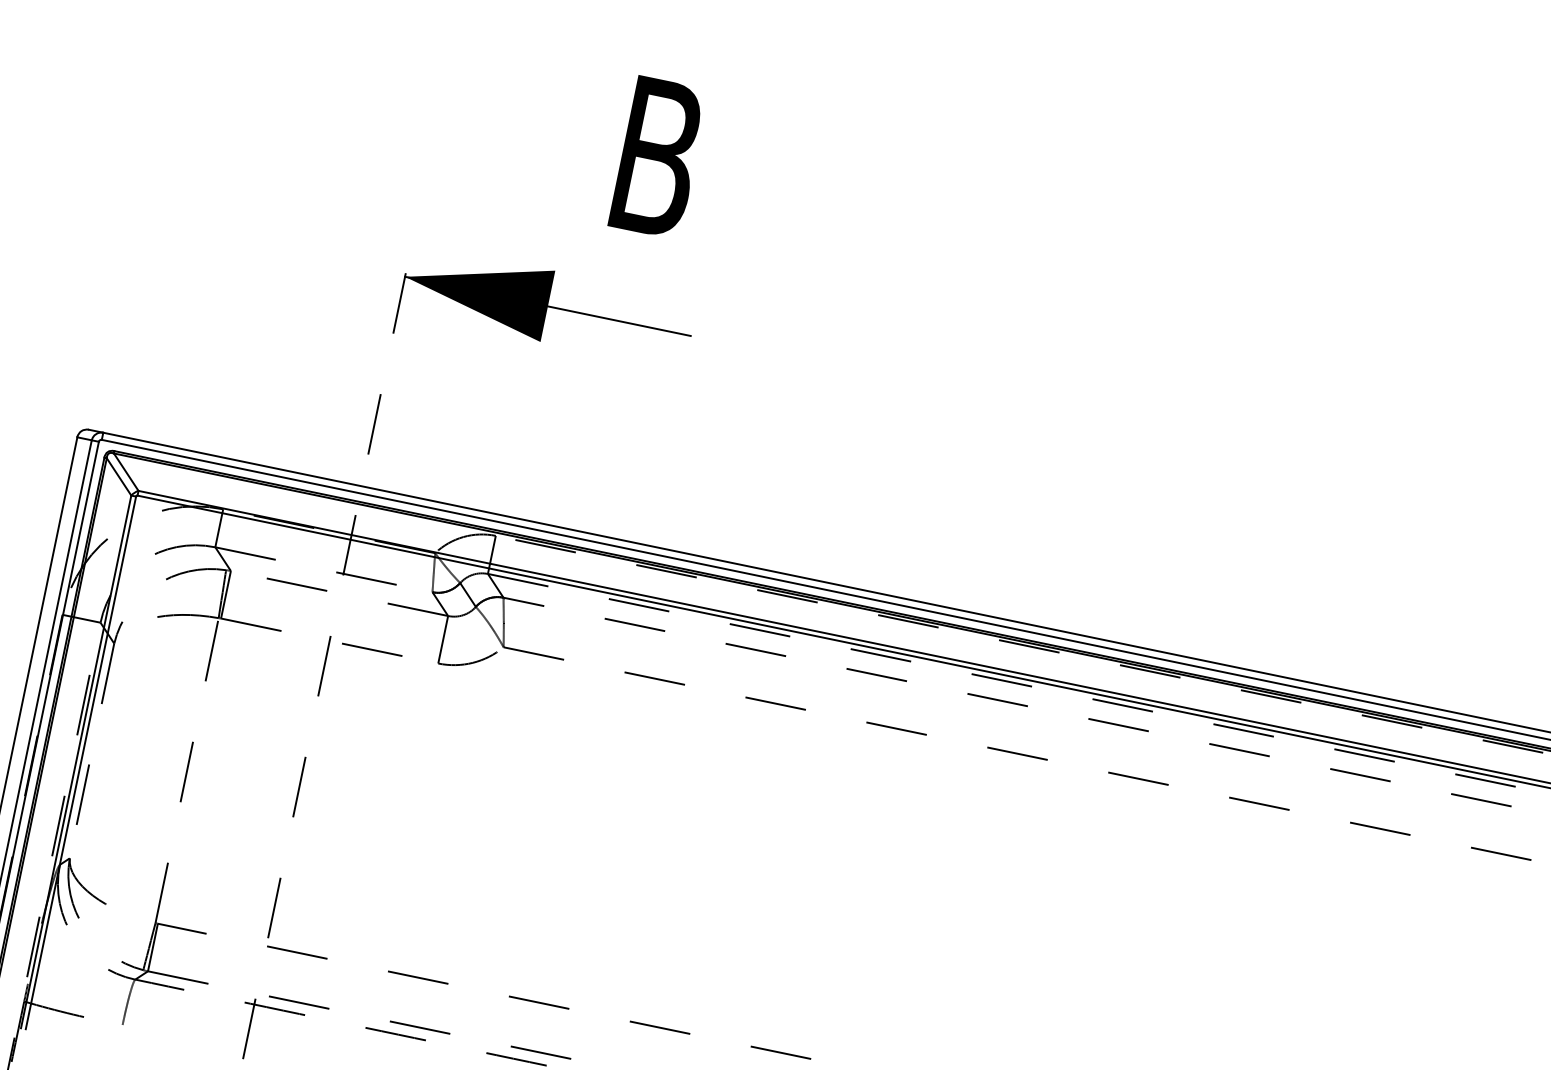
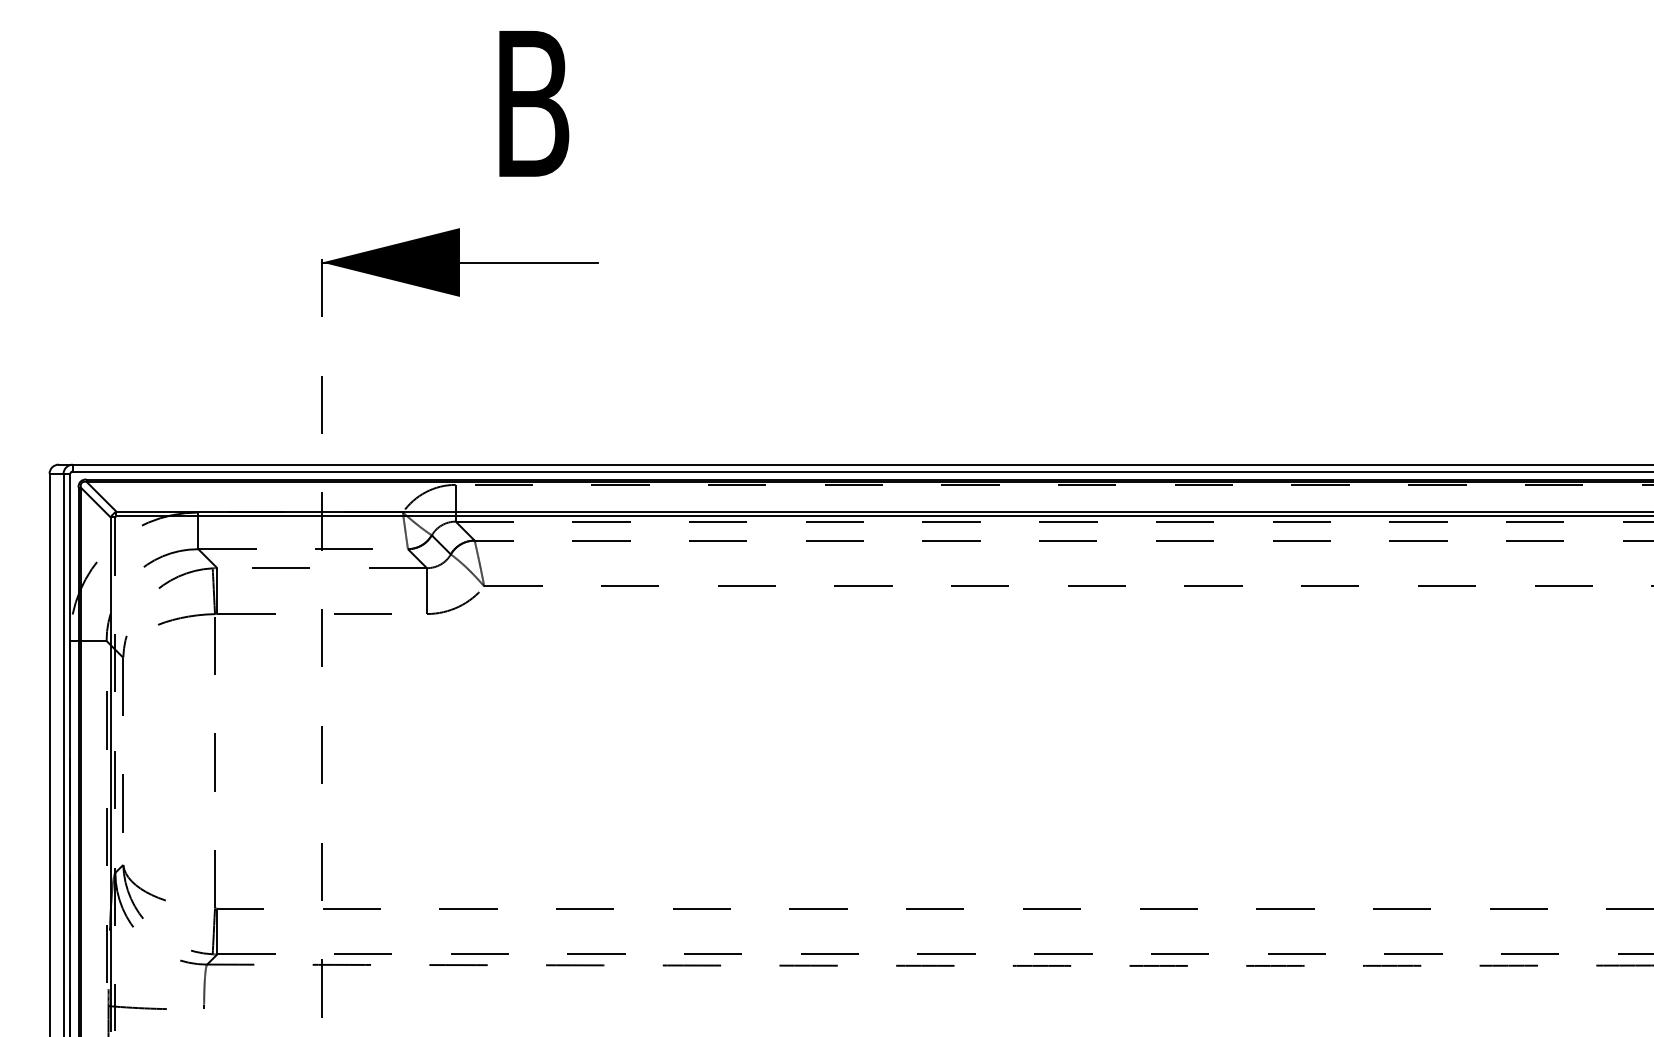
line: (81, 762) -> (115, 774), solid -> dashed

